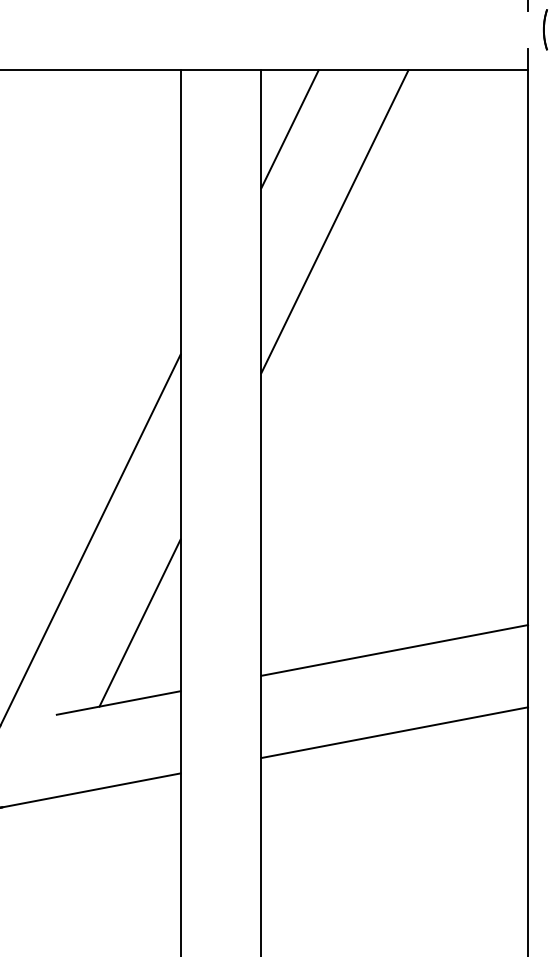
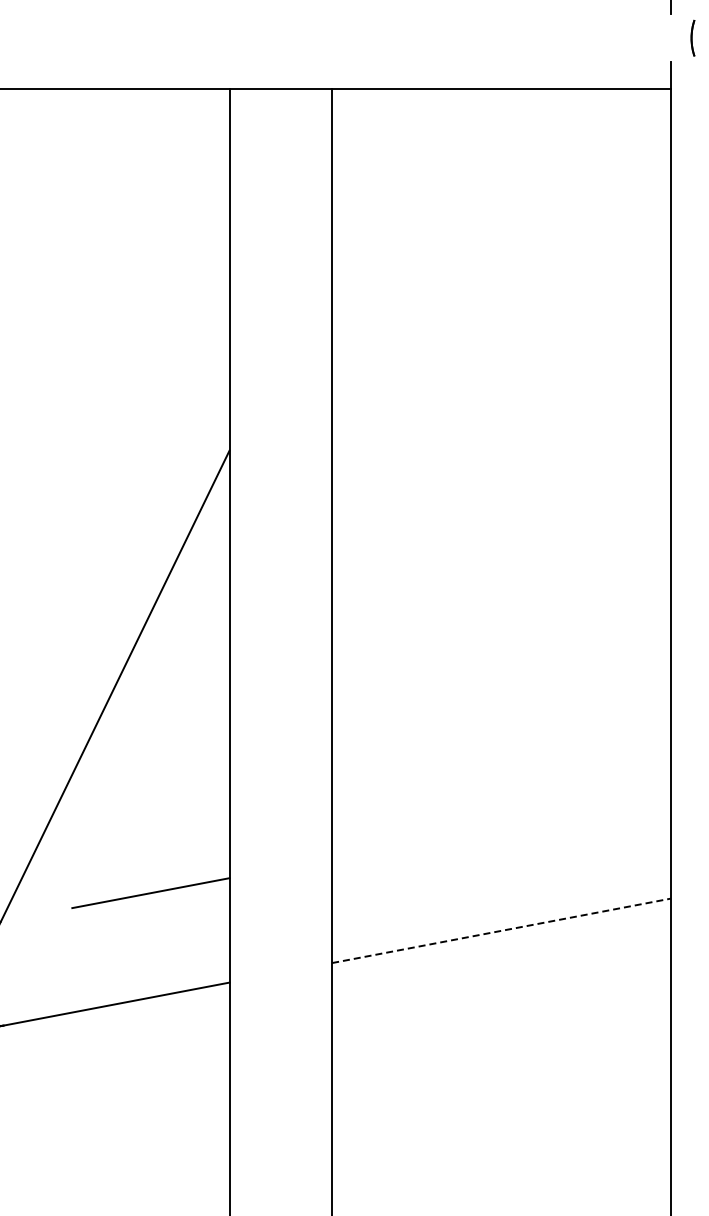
part: (545, 30) -> (692, 38), size x0.7
line: (290, 129) -> (368, 164), removed
line: (334, 221) -> (425, 281), removed
line: (139, 622) -> (177, 791), removed
line: (394, 650) -> (501, 826), removed
line: (394, 732) -> (501, 930), solid -> dashed

